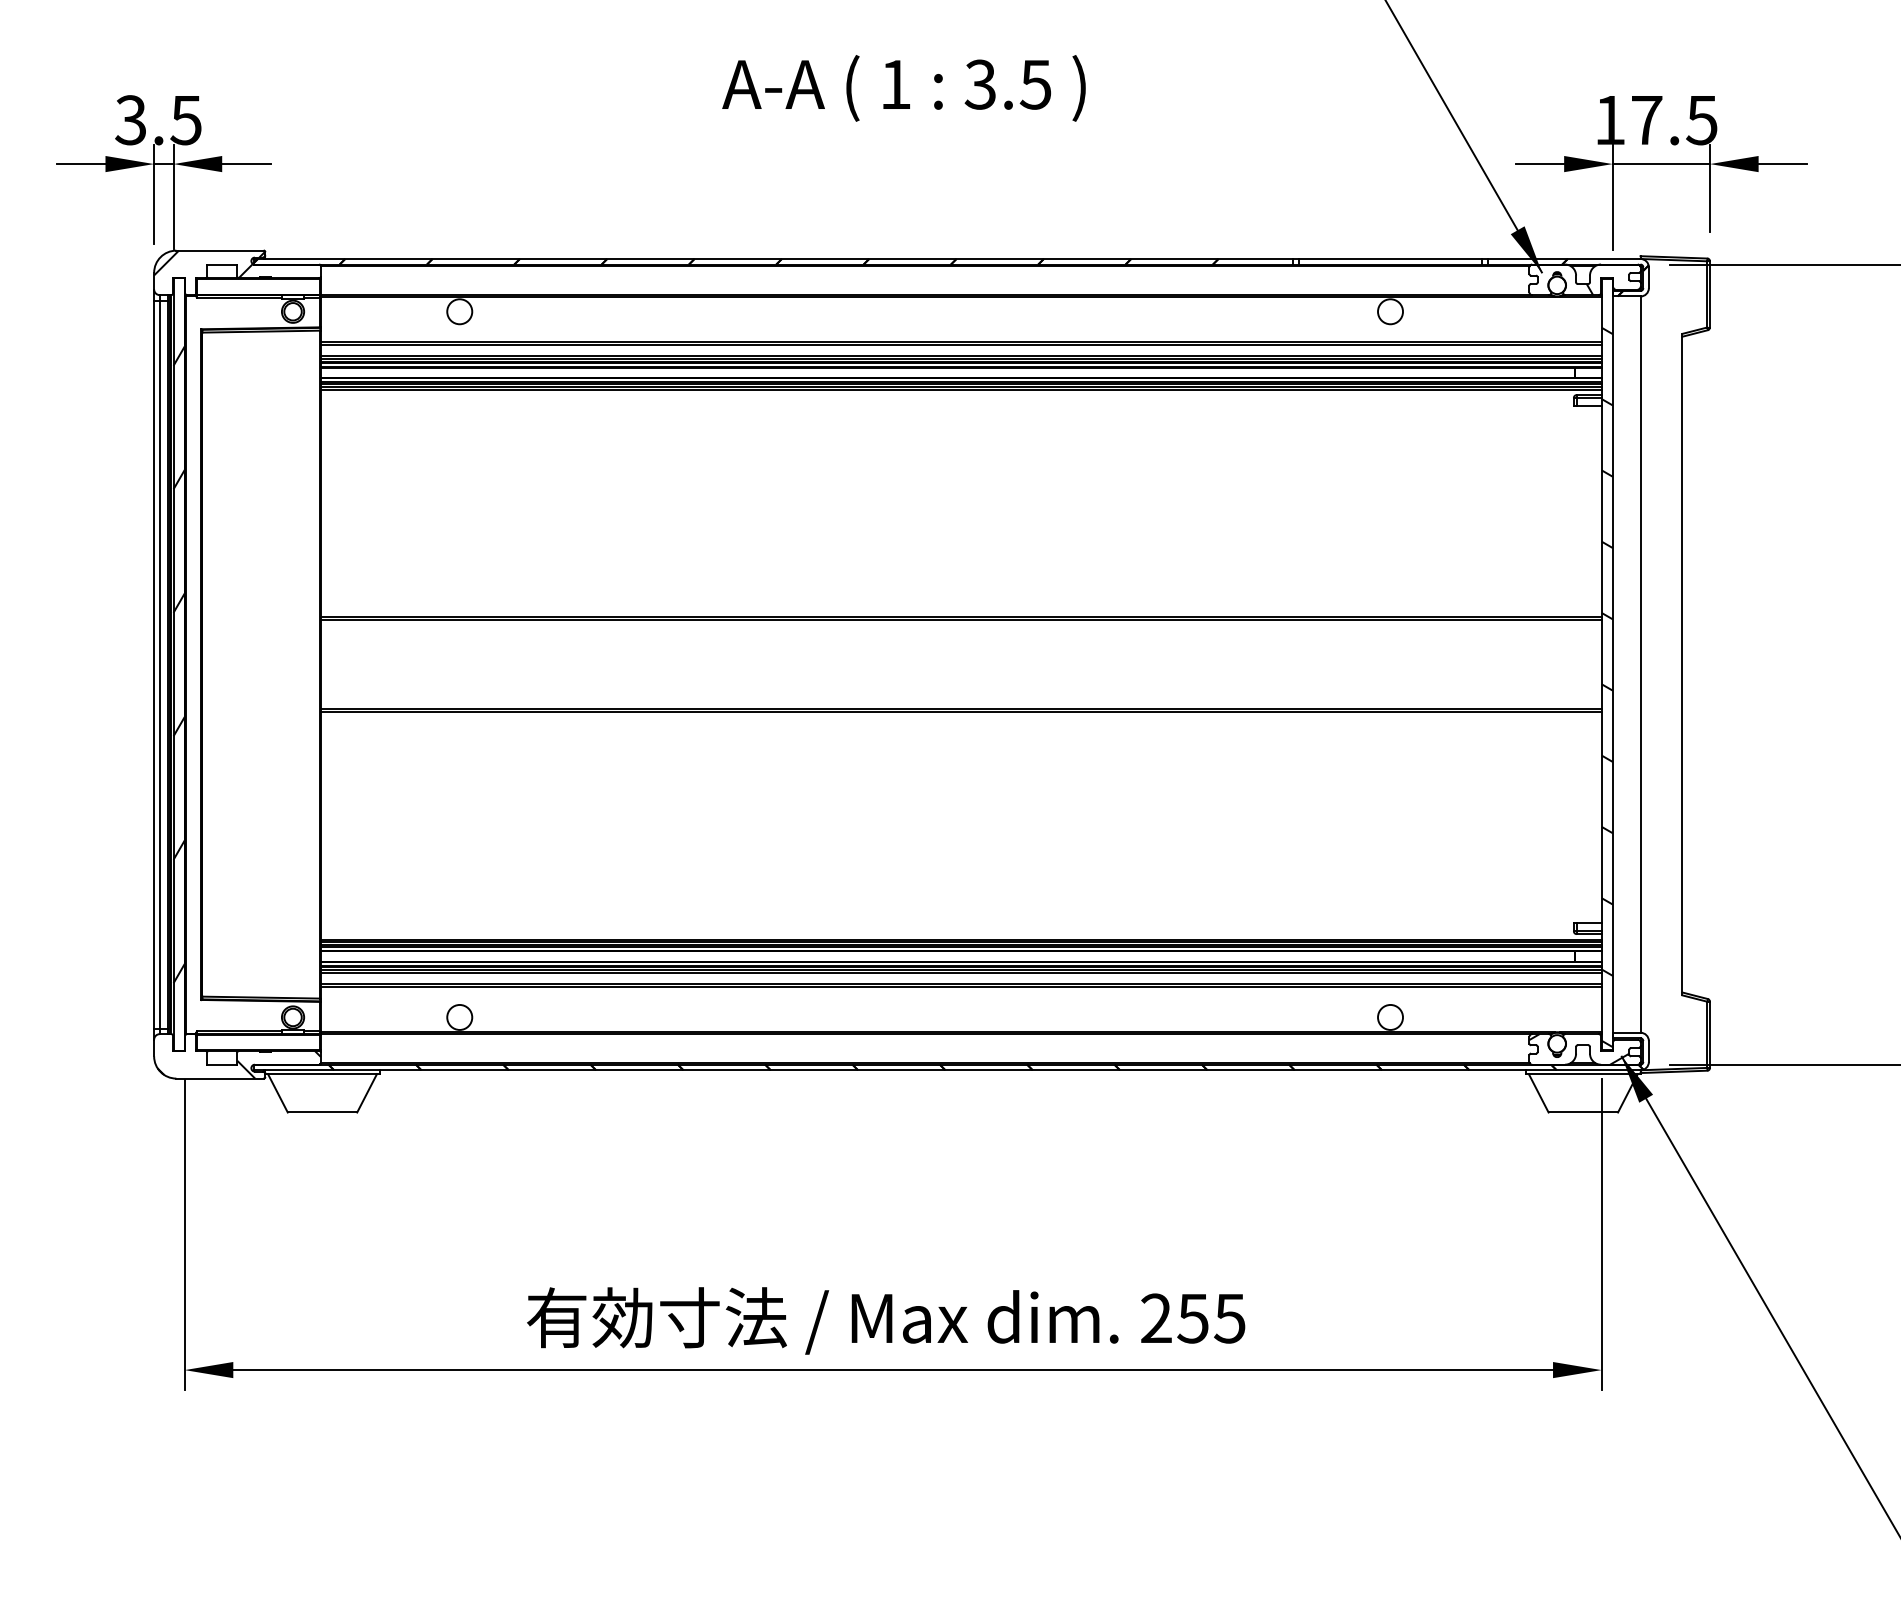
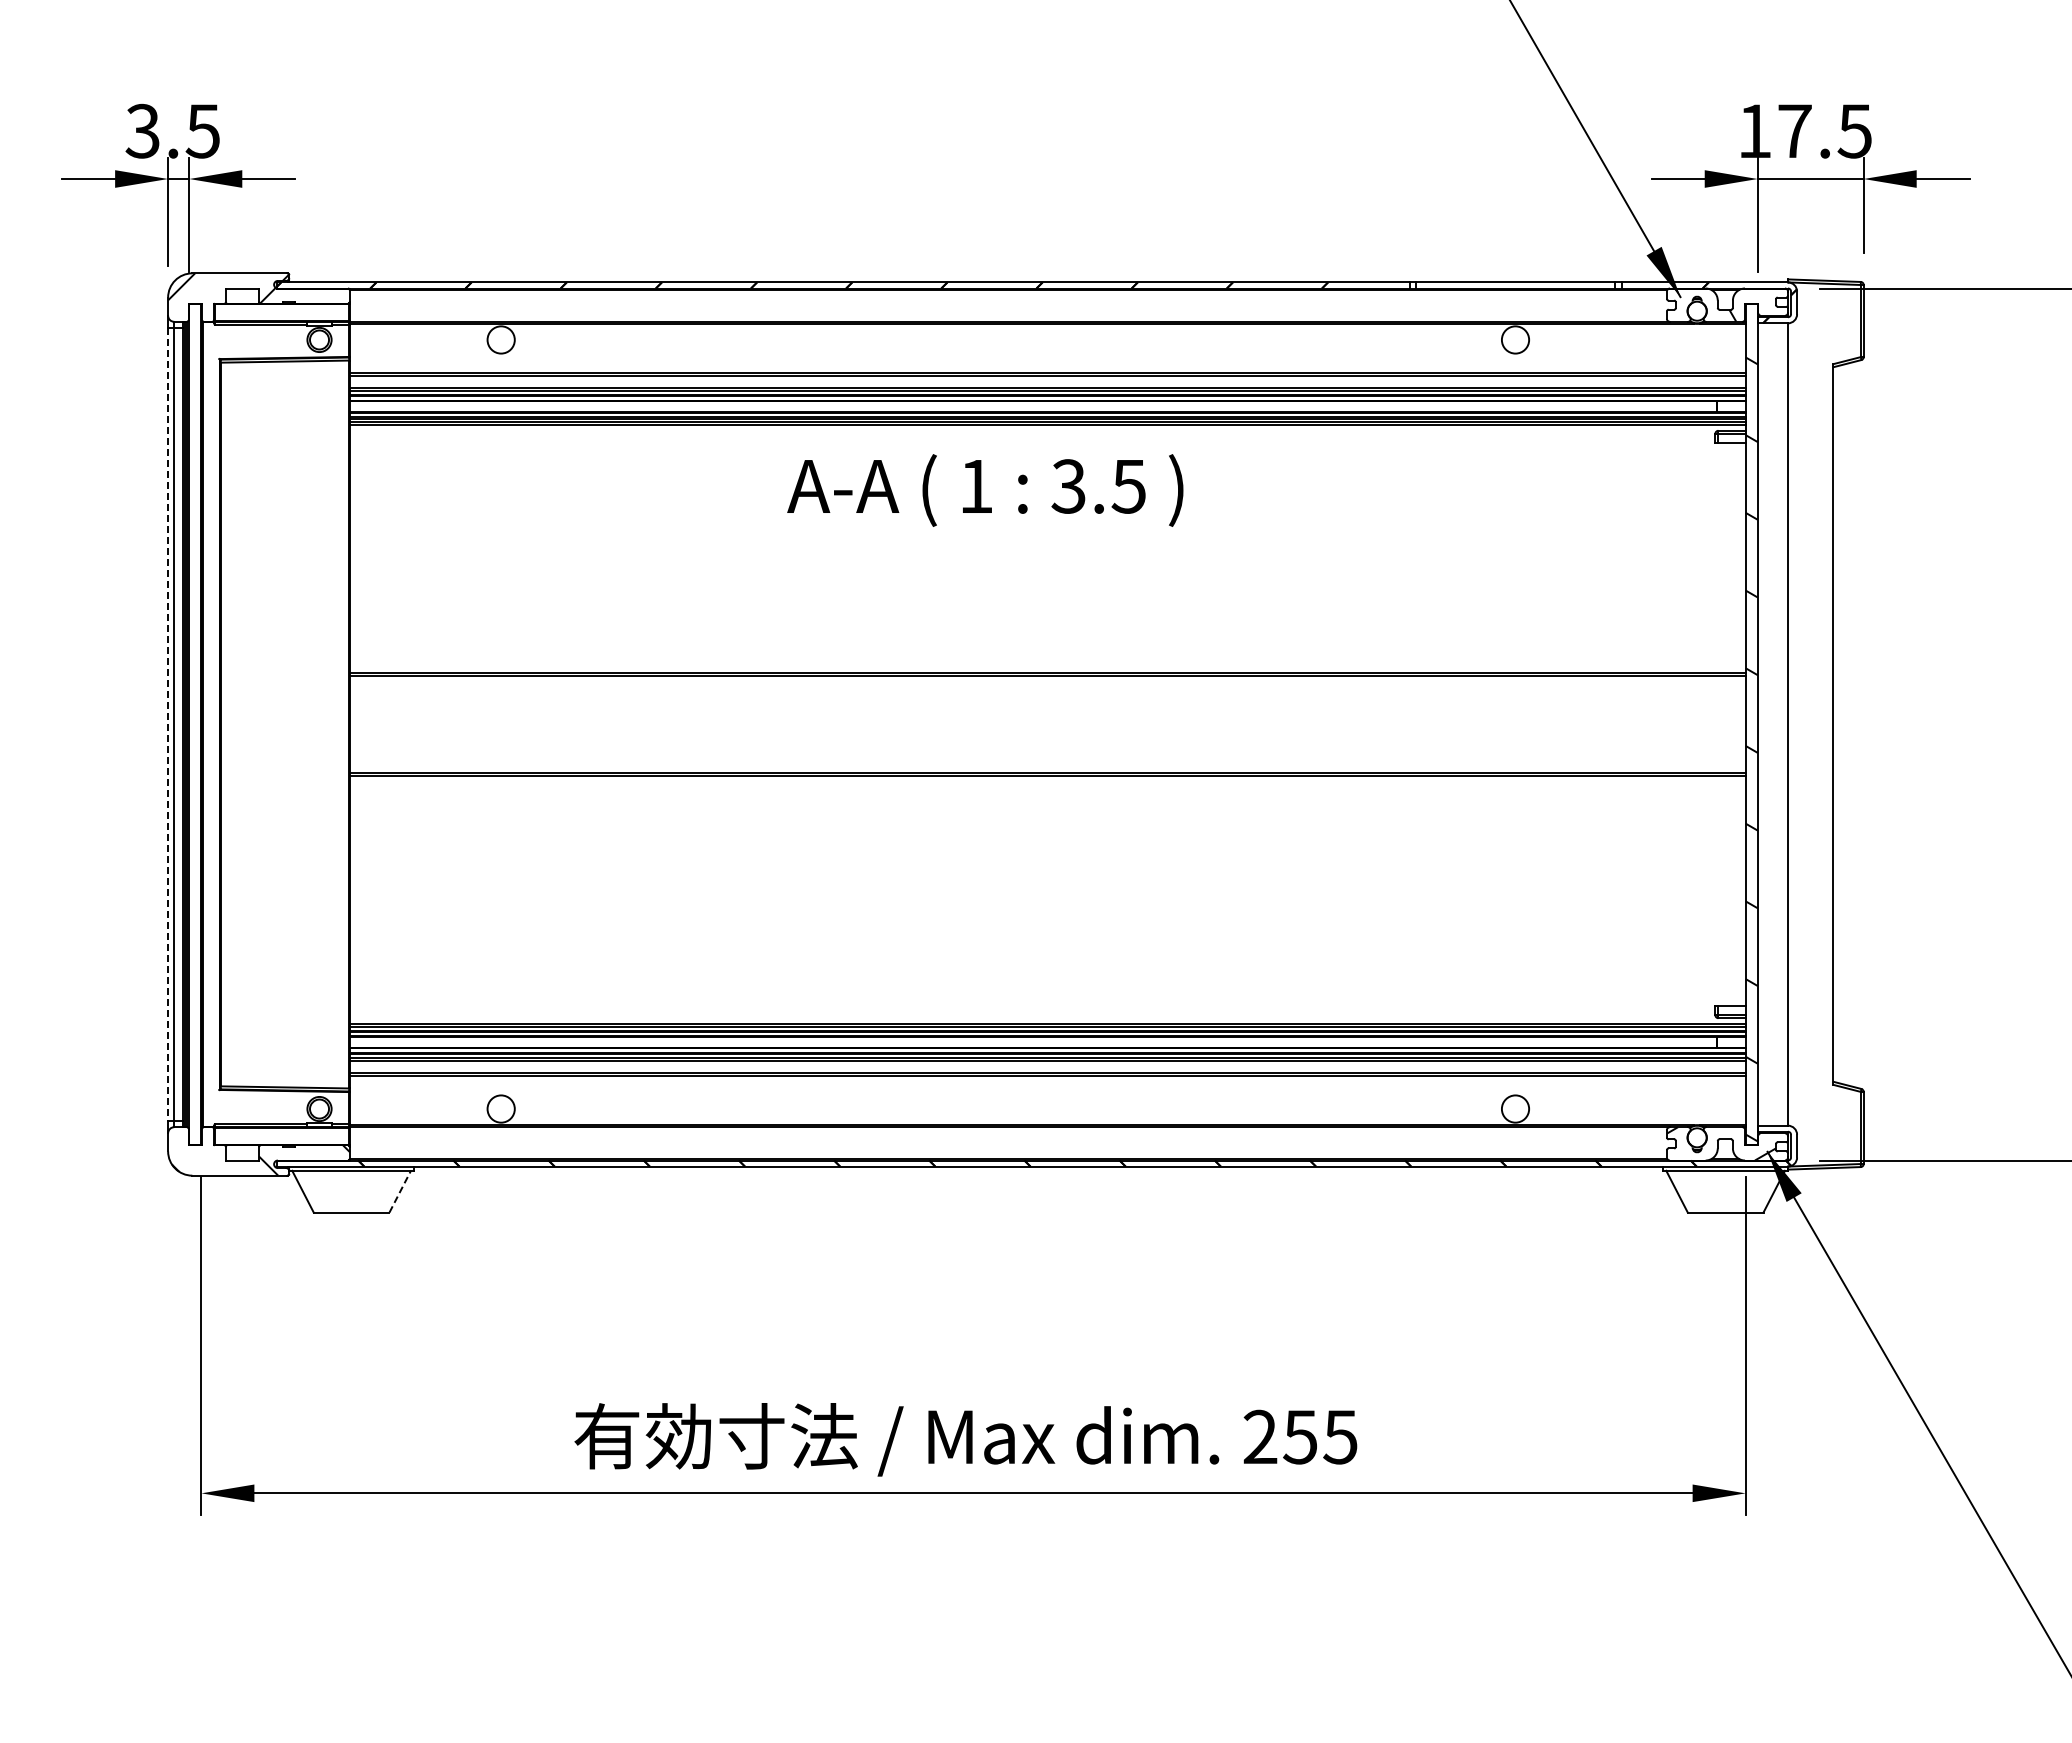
text: (904, 88) -> (985, 490), moved
line: (154, 664) -> (168, 724), solid -> dashed
hatch: (179, 664) -> (195, 724), removed
line: (367, 1093) -> (400, 1191), solid -> dashed

